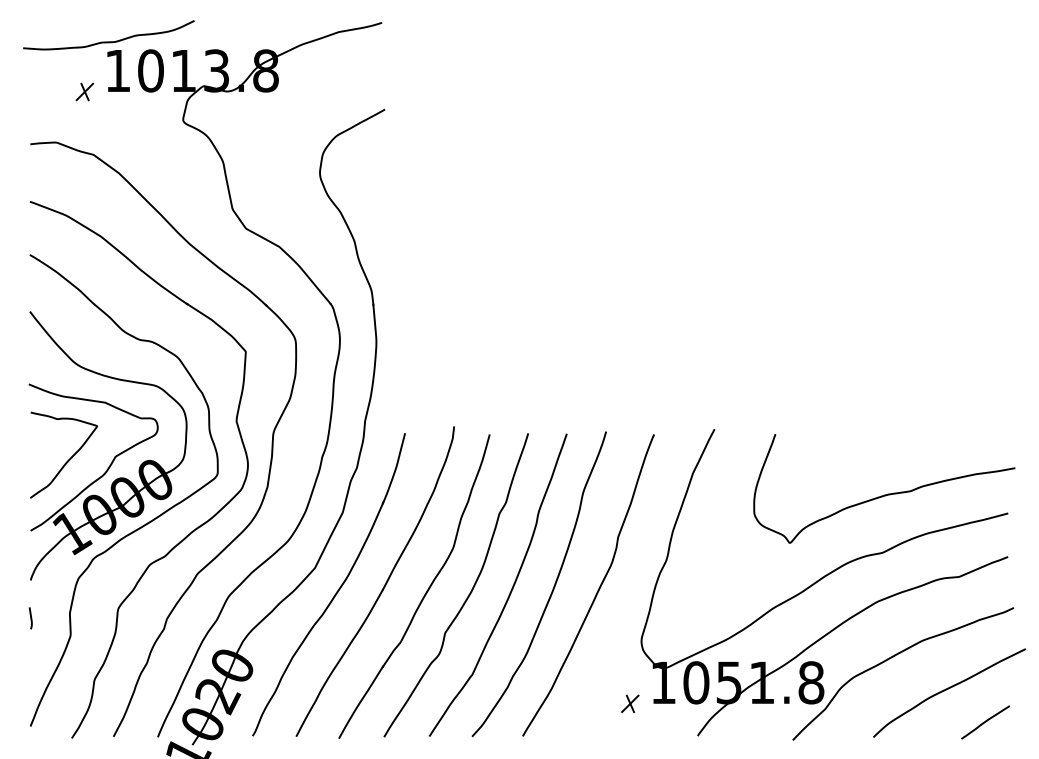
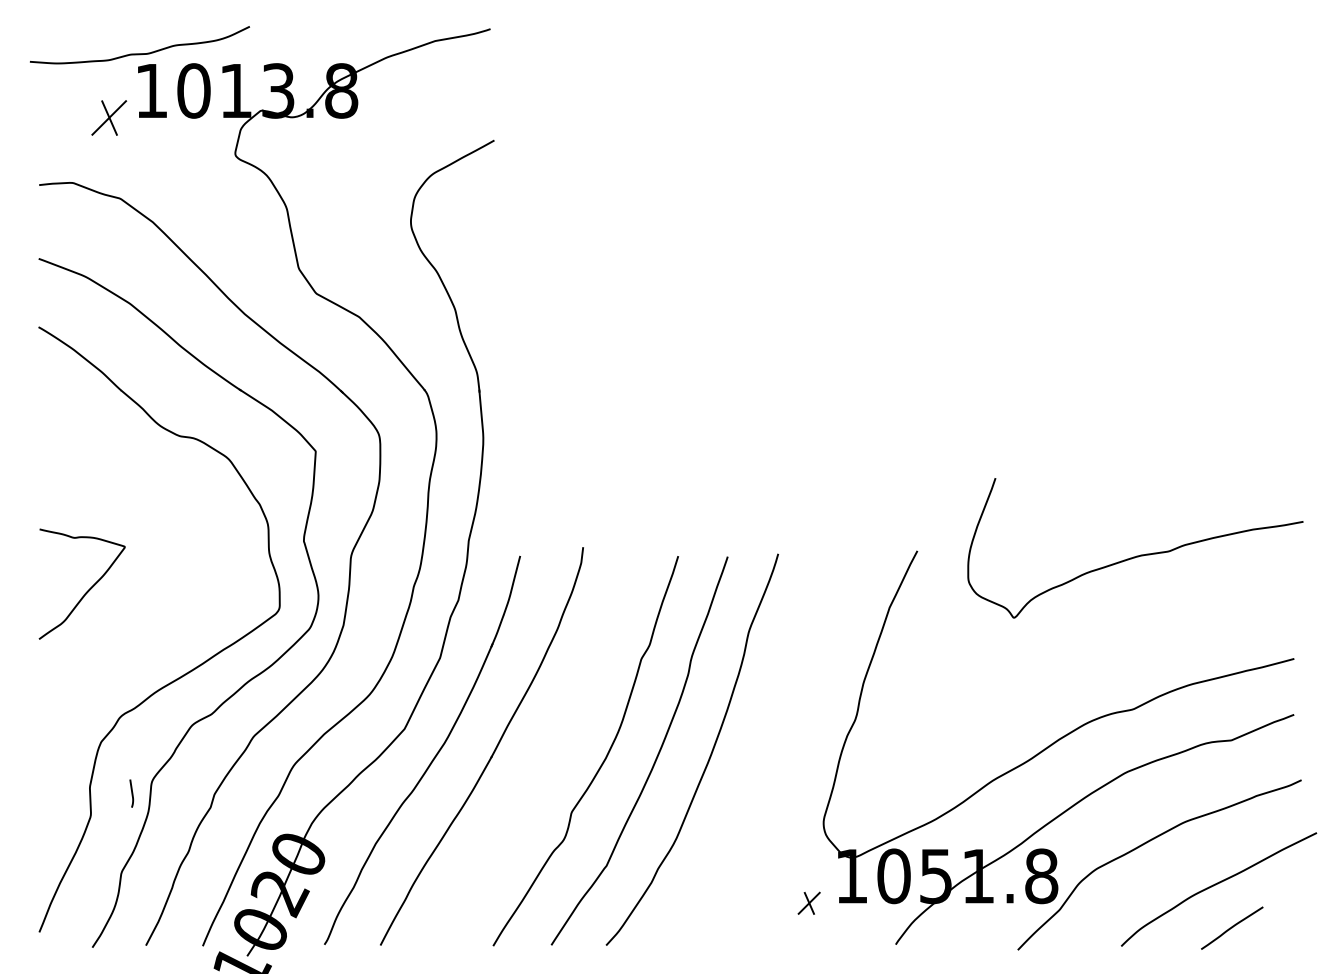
part: (84, 91) -> (108, 117), size x1.6
part: (117, 454) -> (150, 583), removed
curve: (885, 494) -> (1136, 555), moved
curve: (597, 590) -> (767, 757), removed
part: (425, 592) -> (546, 760), removed
curve: (30, 618) -> (131, 793), moved
curve: (985, 721) -> (1232, 927), moved

